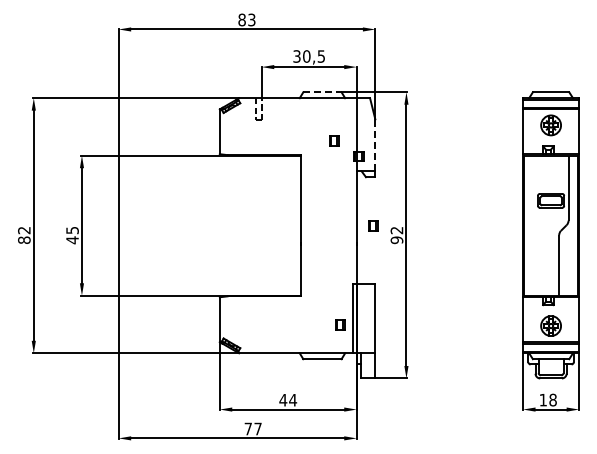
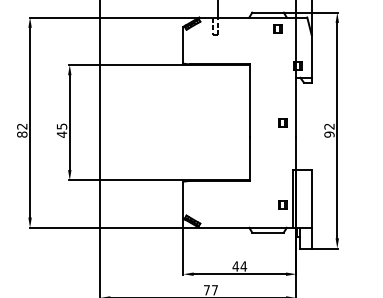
line: (322, 92) -> (268, 12), dashed -> solid
part: (334, 140) -> (277, 28), moved
line: (375, 145) -> (311, 56), dashed -> solid
part: (373, 225) -> (282, 122), moved

